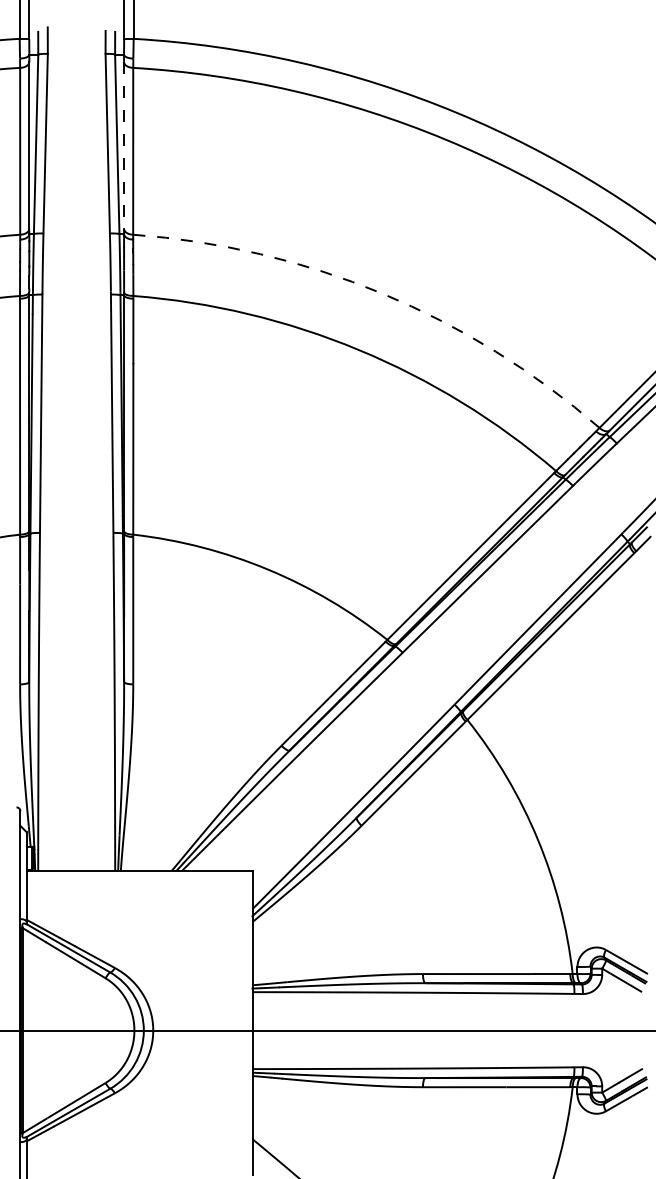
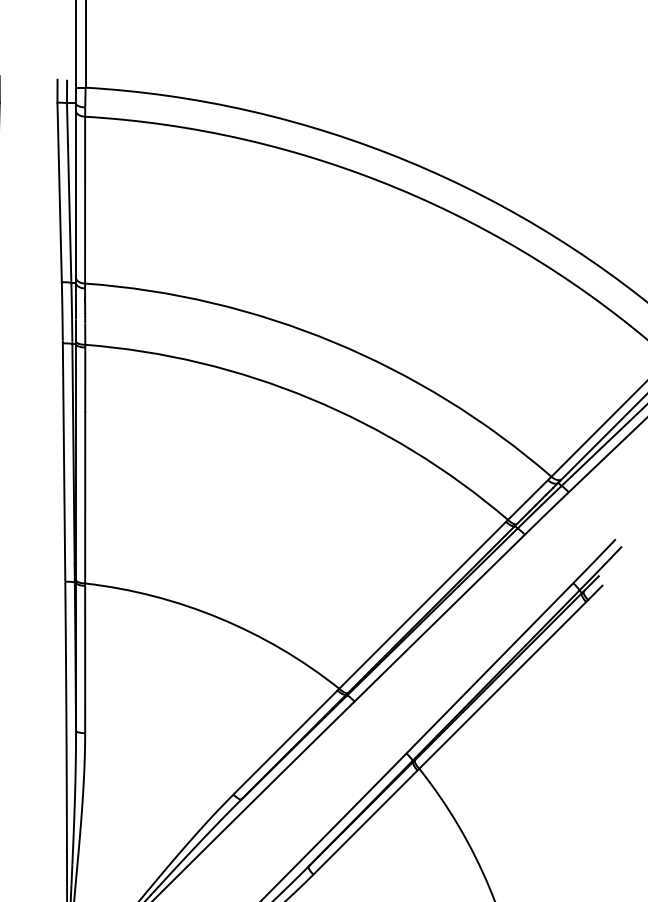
line: (124, 146) -> (76, 195), dashed -> solid
arc: (382, 293) -> (334, 342), dashed -> solid

